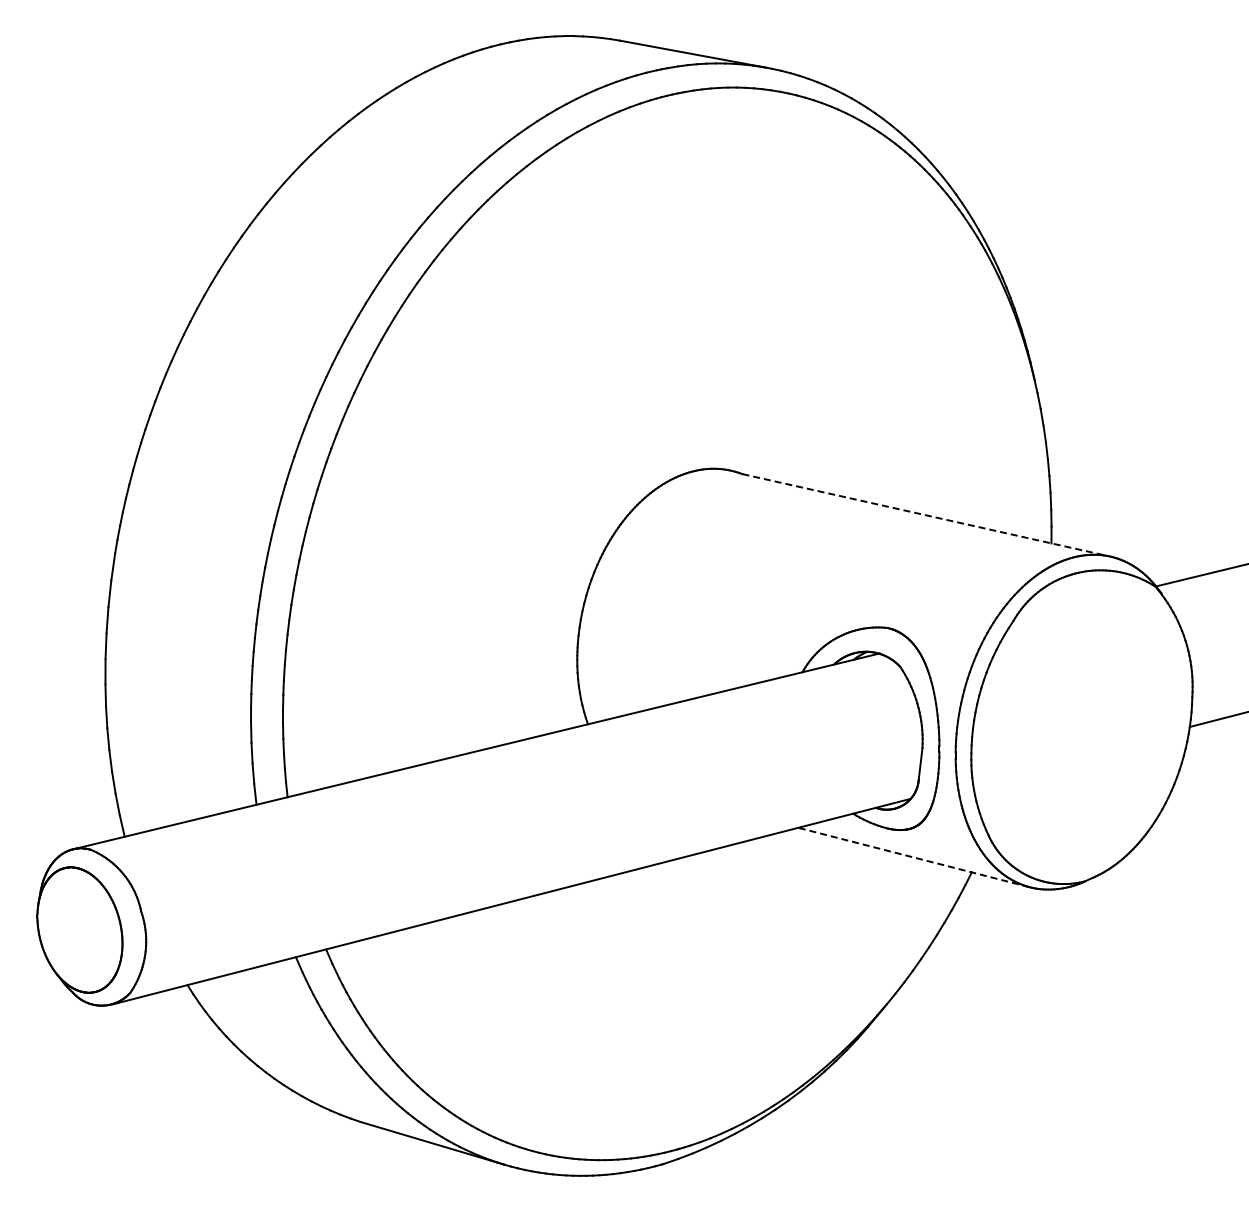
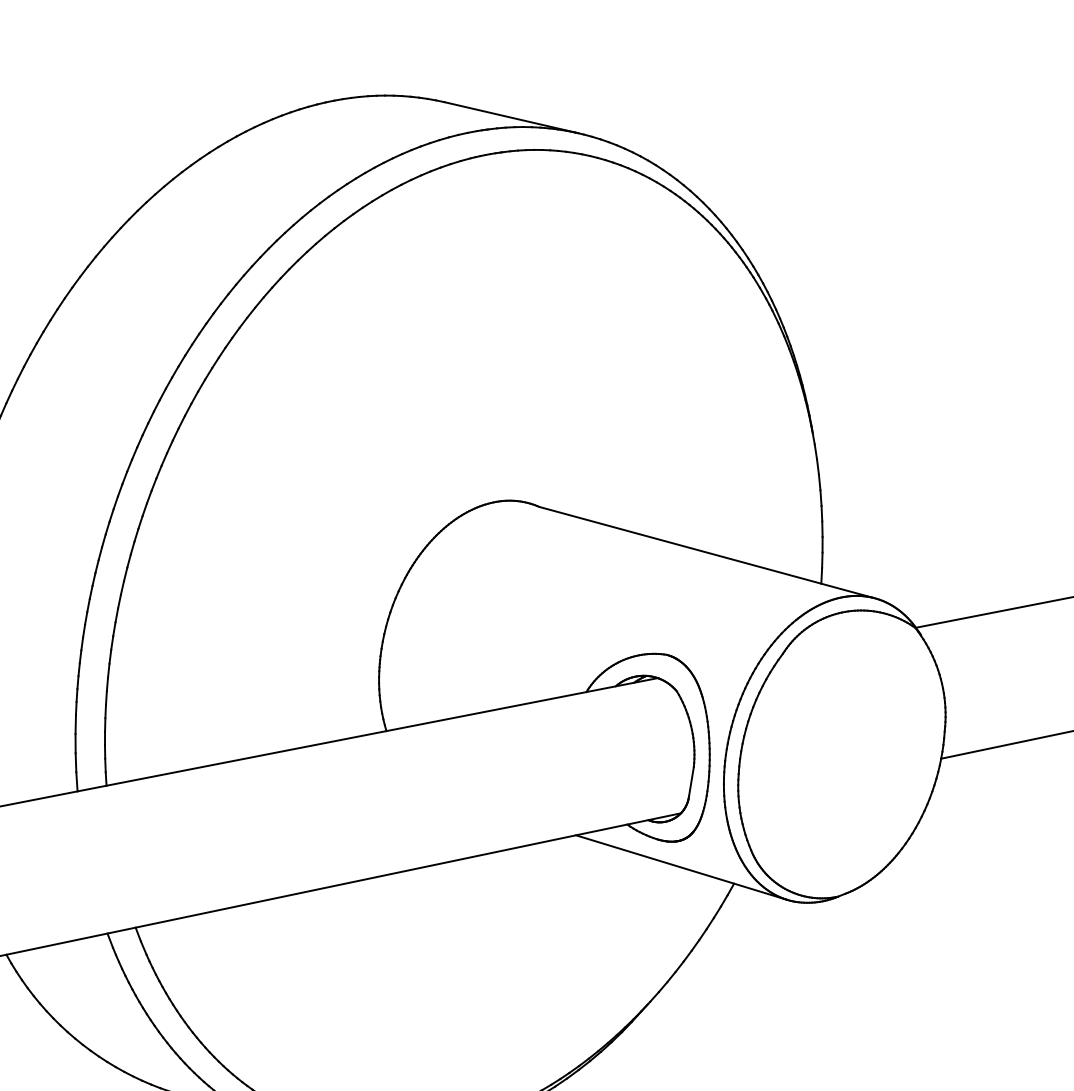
line: (925, 515) -> (706, 552), dashed -> solid
line: (913, 857) -> (680, 867), dashed -> solid

